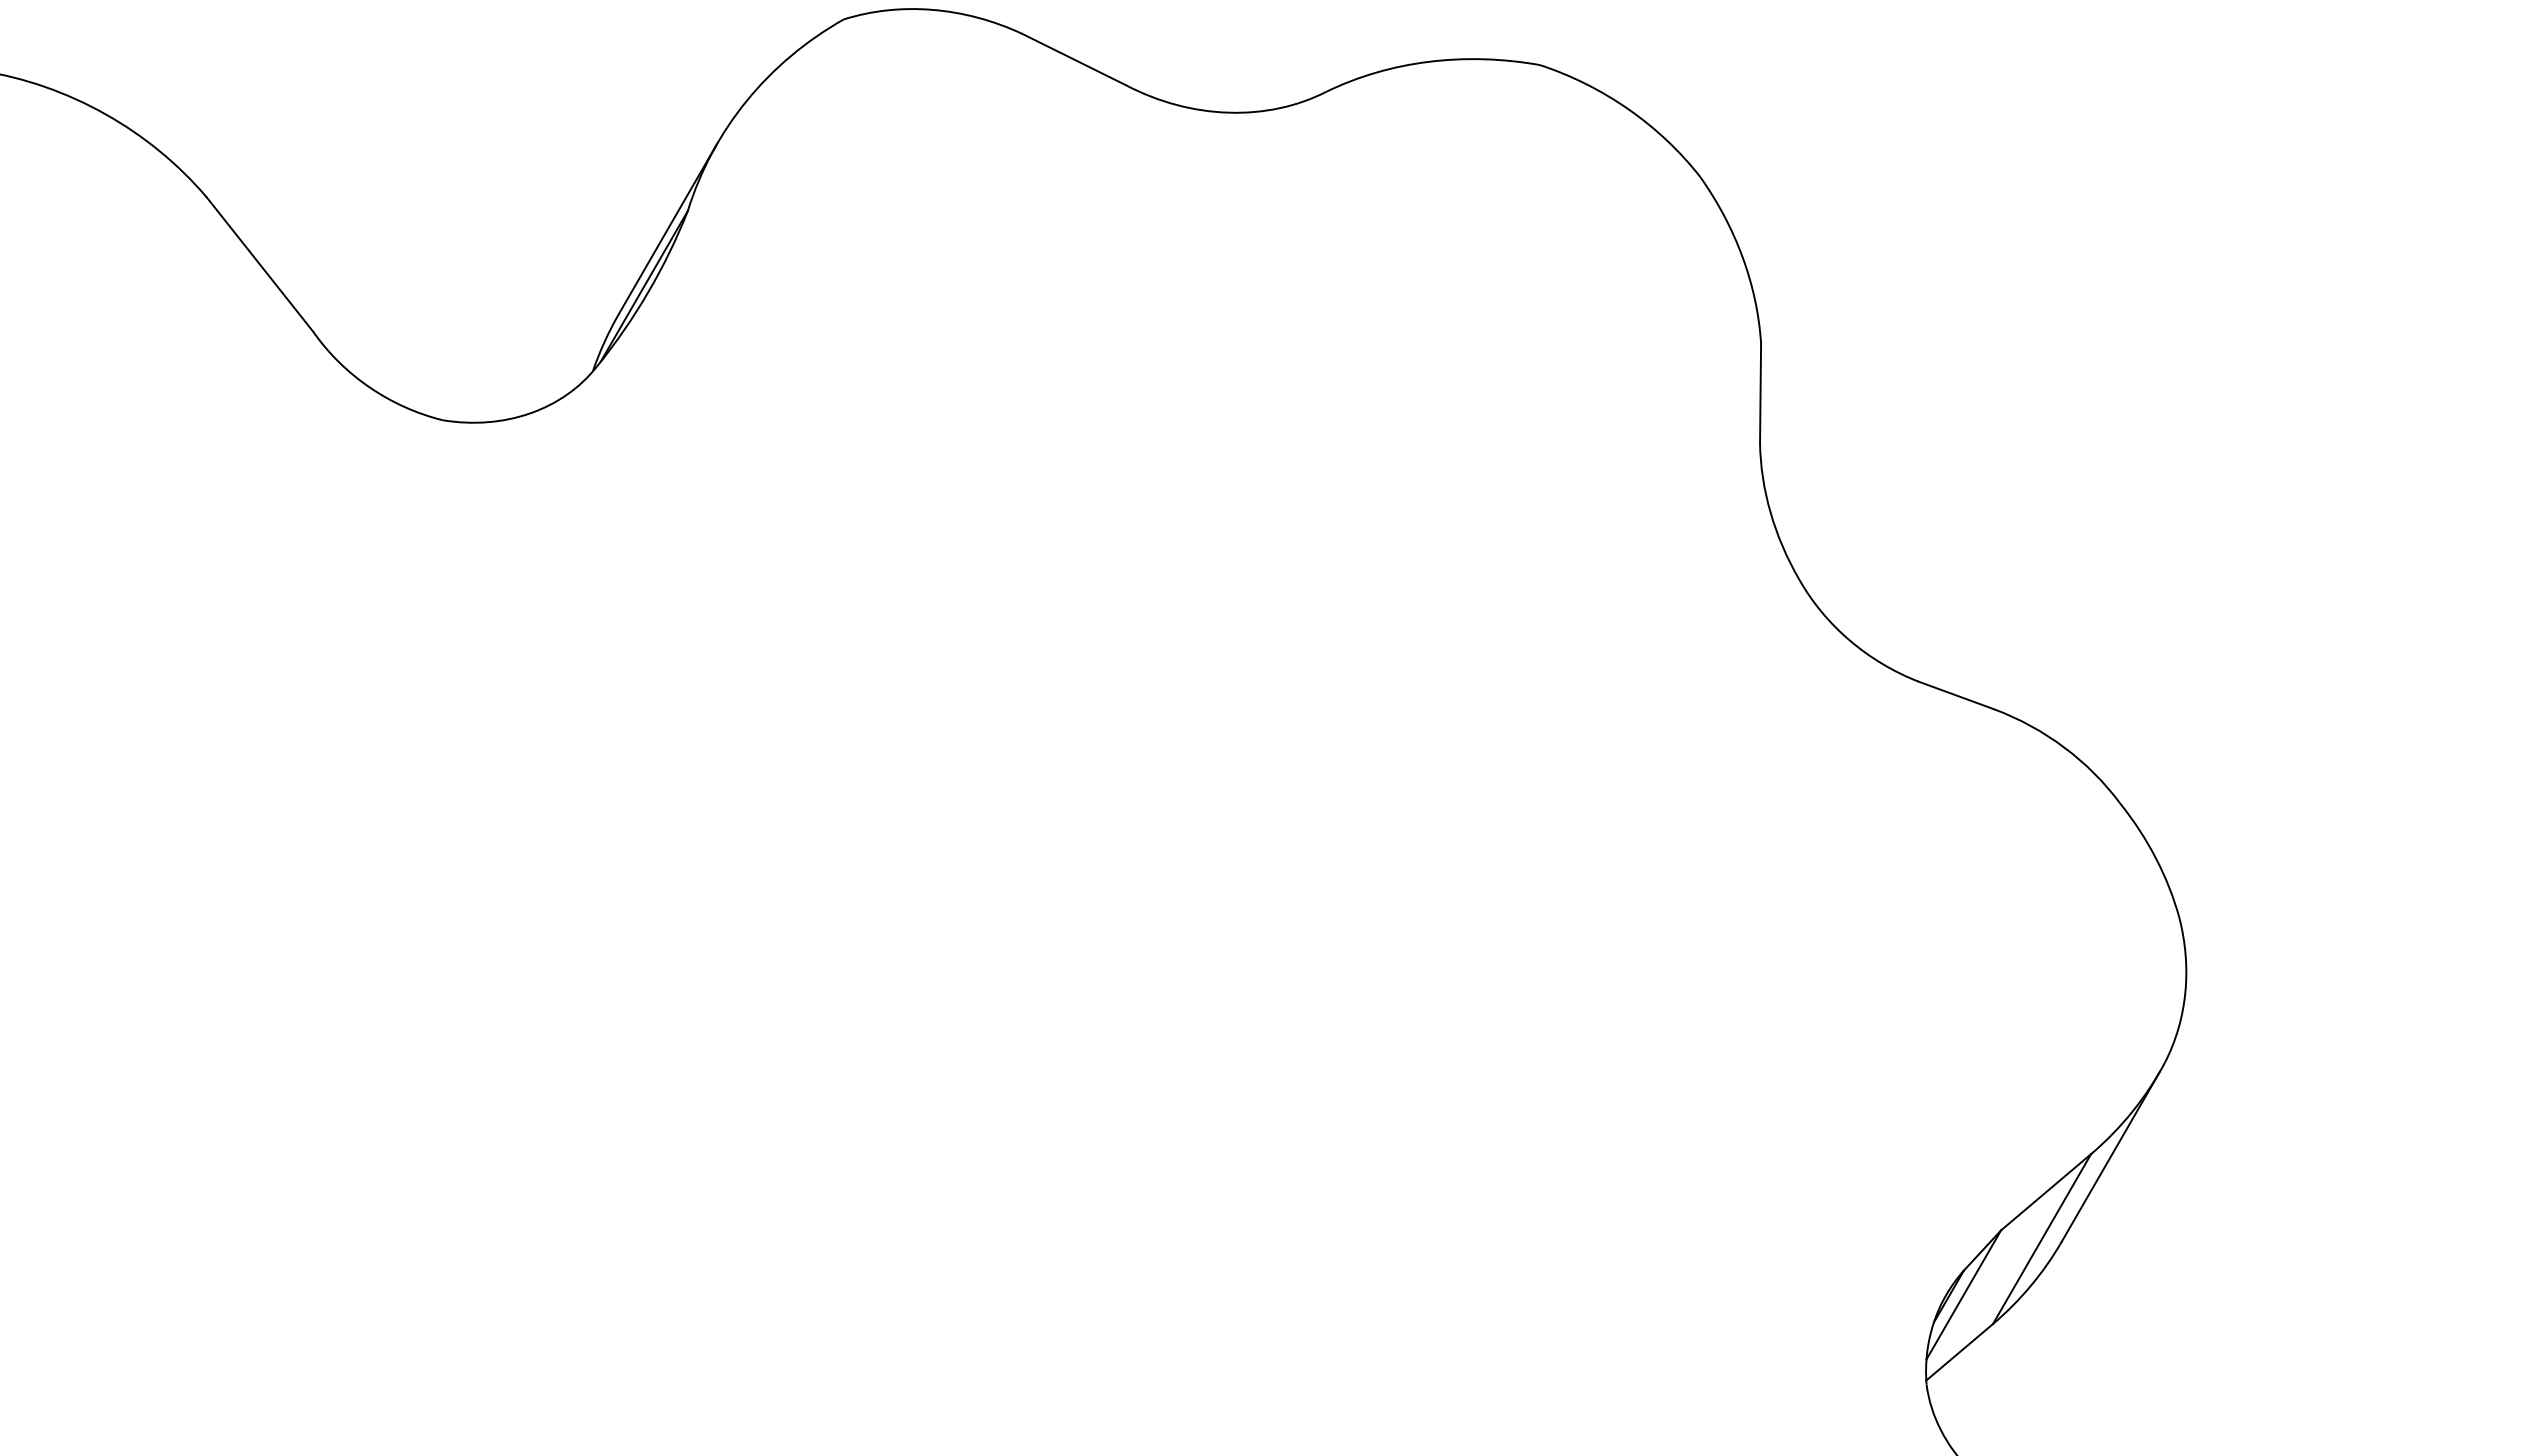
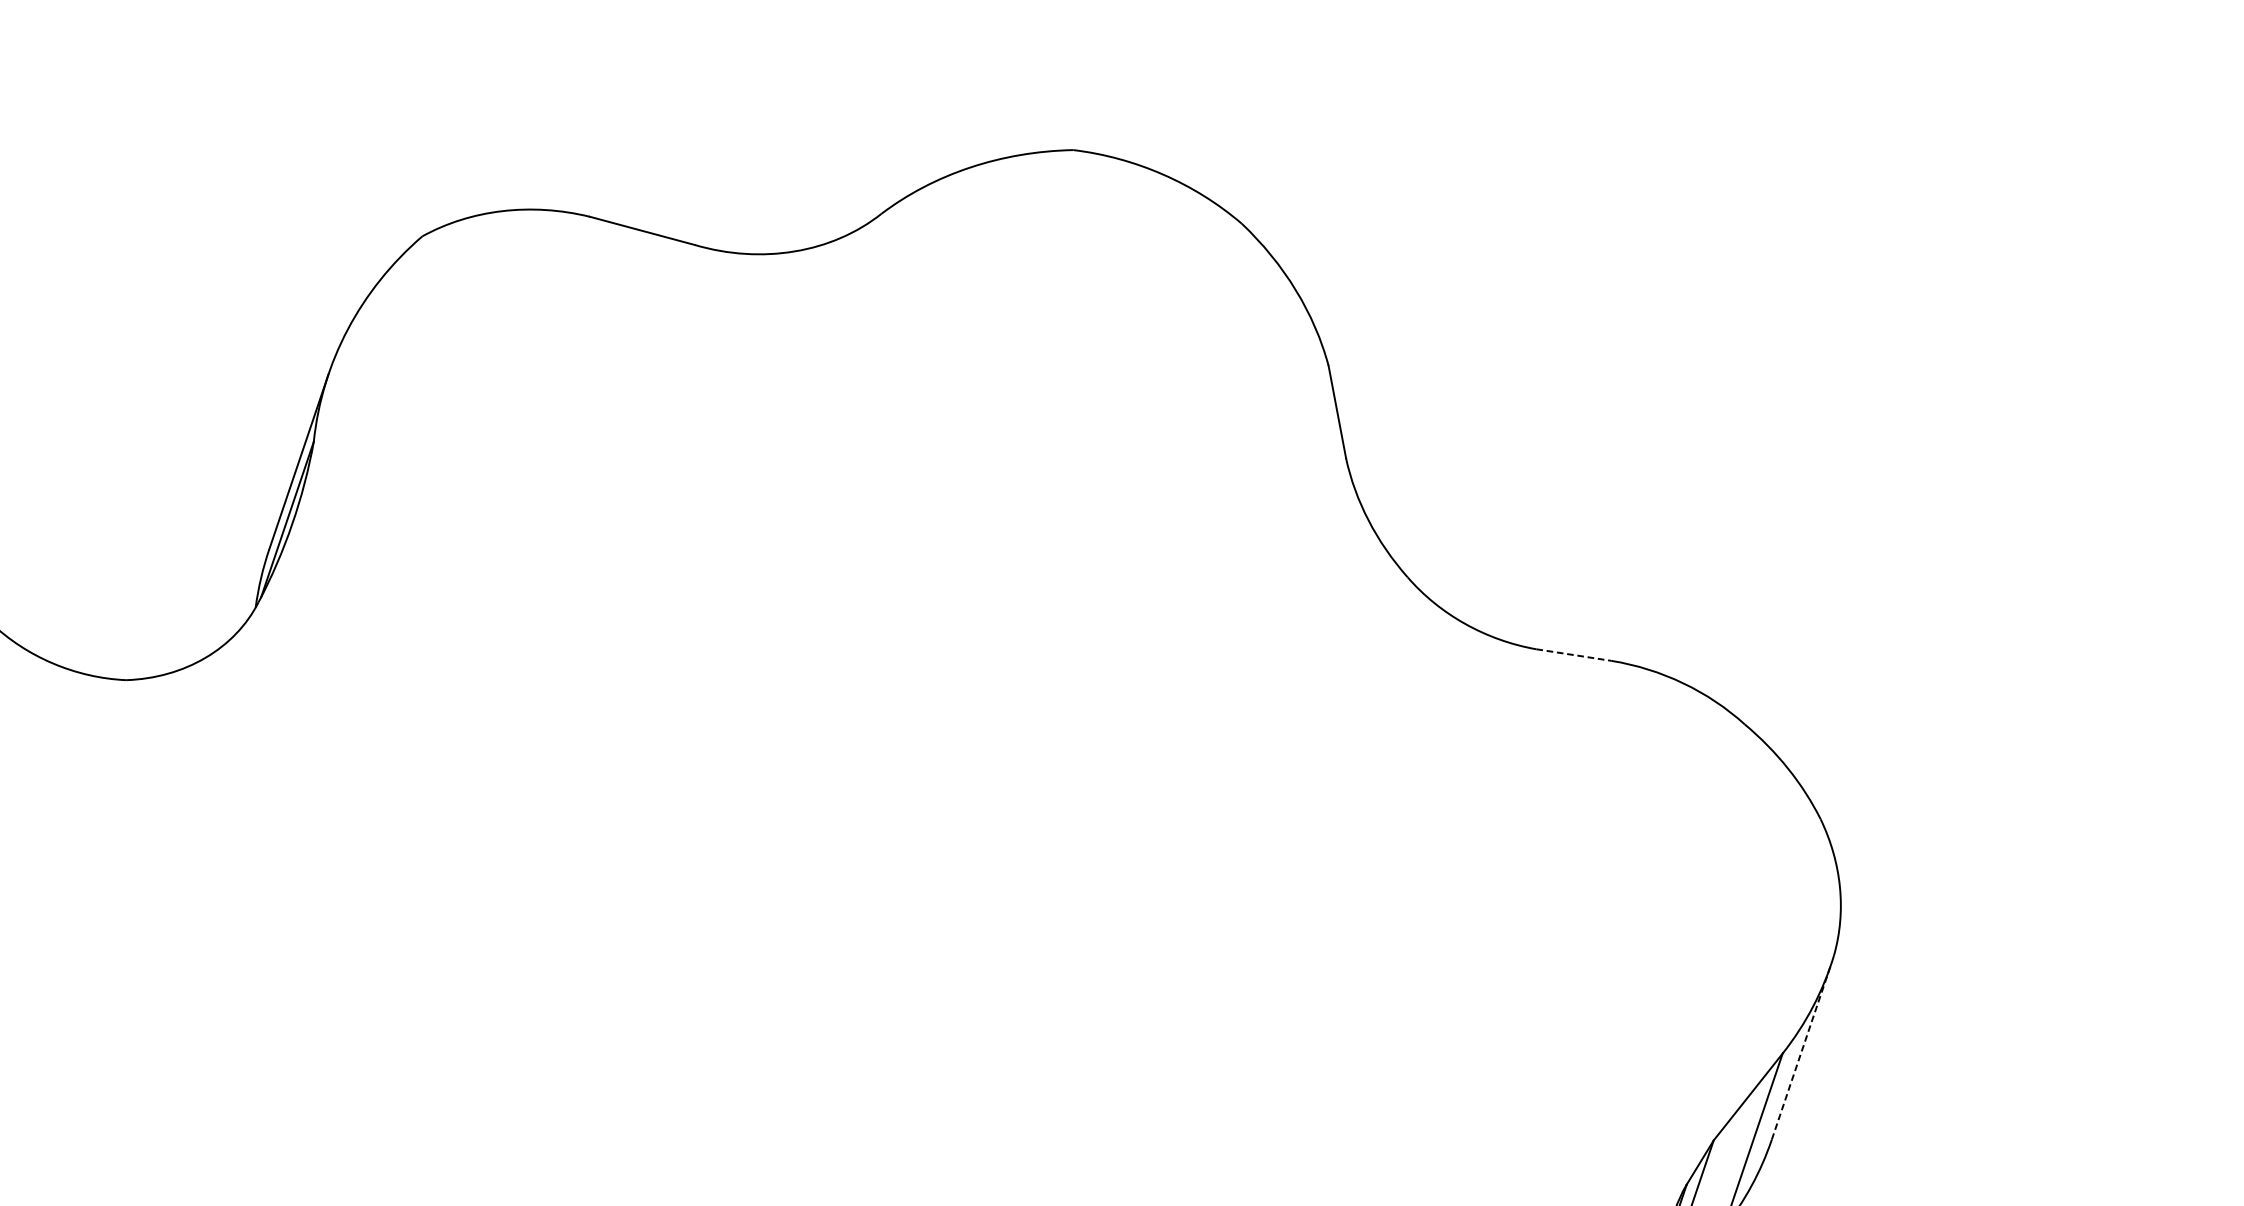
line: (1957, 695) -> (1574, 654), solid -> dashed
line: (2111, 1156) -> (1801, 1051), solid -> dashed

